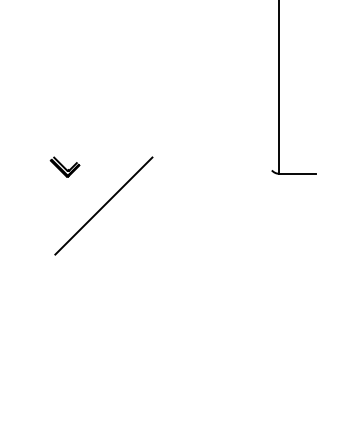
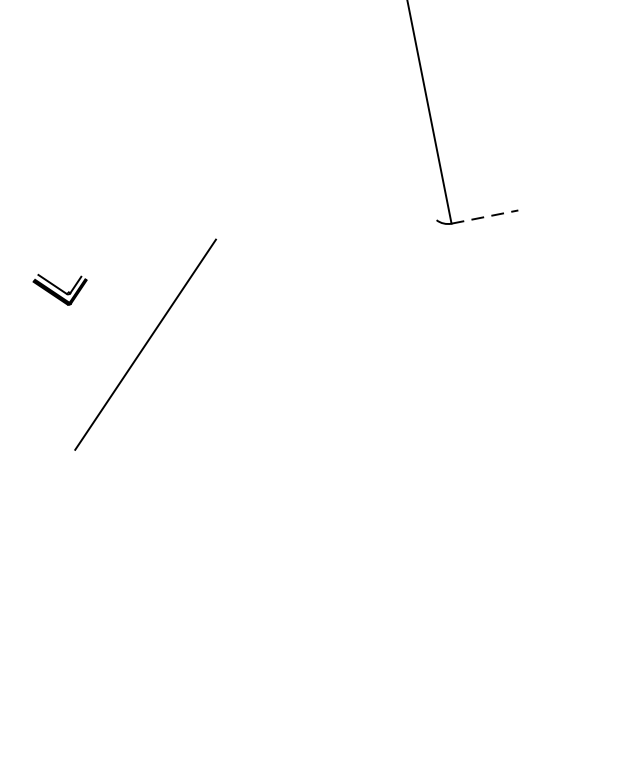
line: (298, 173) -> (485, 216), solid -> dashed

